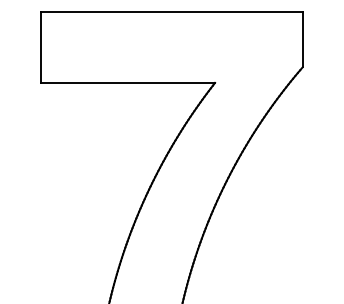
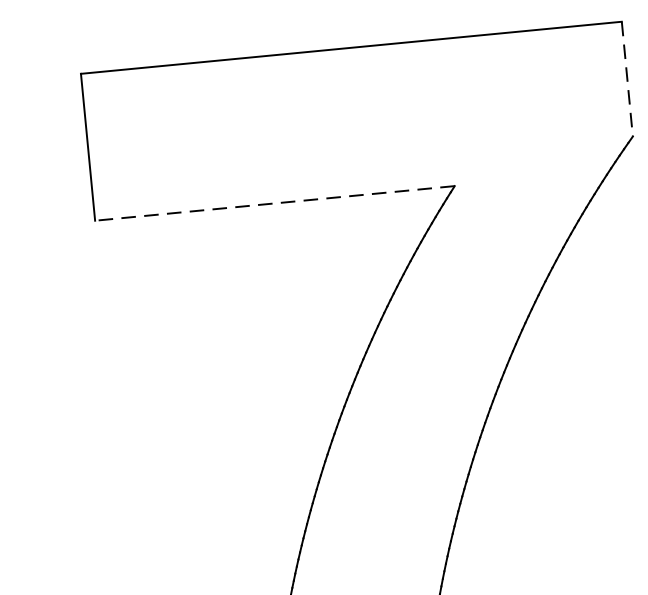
line: (302, 39) -> (627, 78), solid -> dashed
line: (128, 82) -> (275, 202), solid -> dashed

